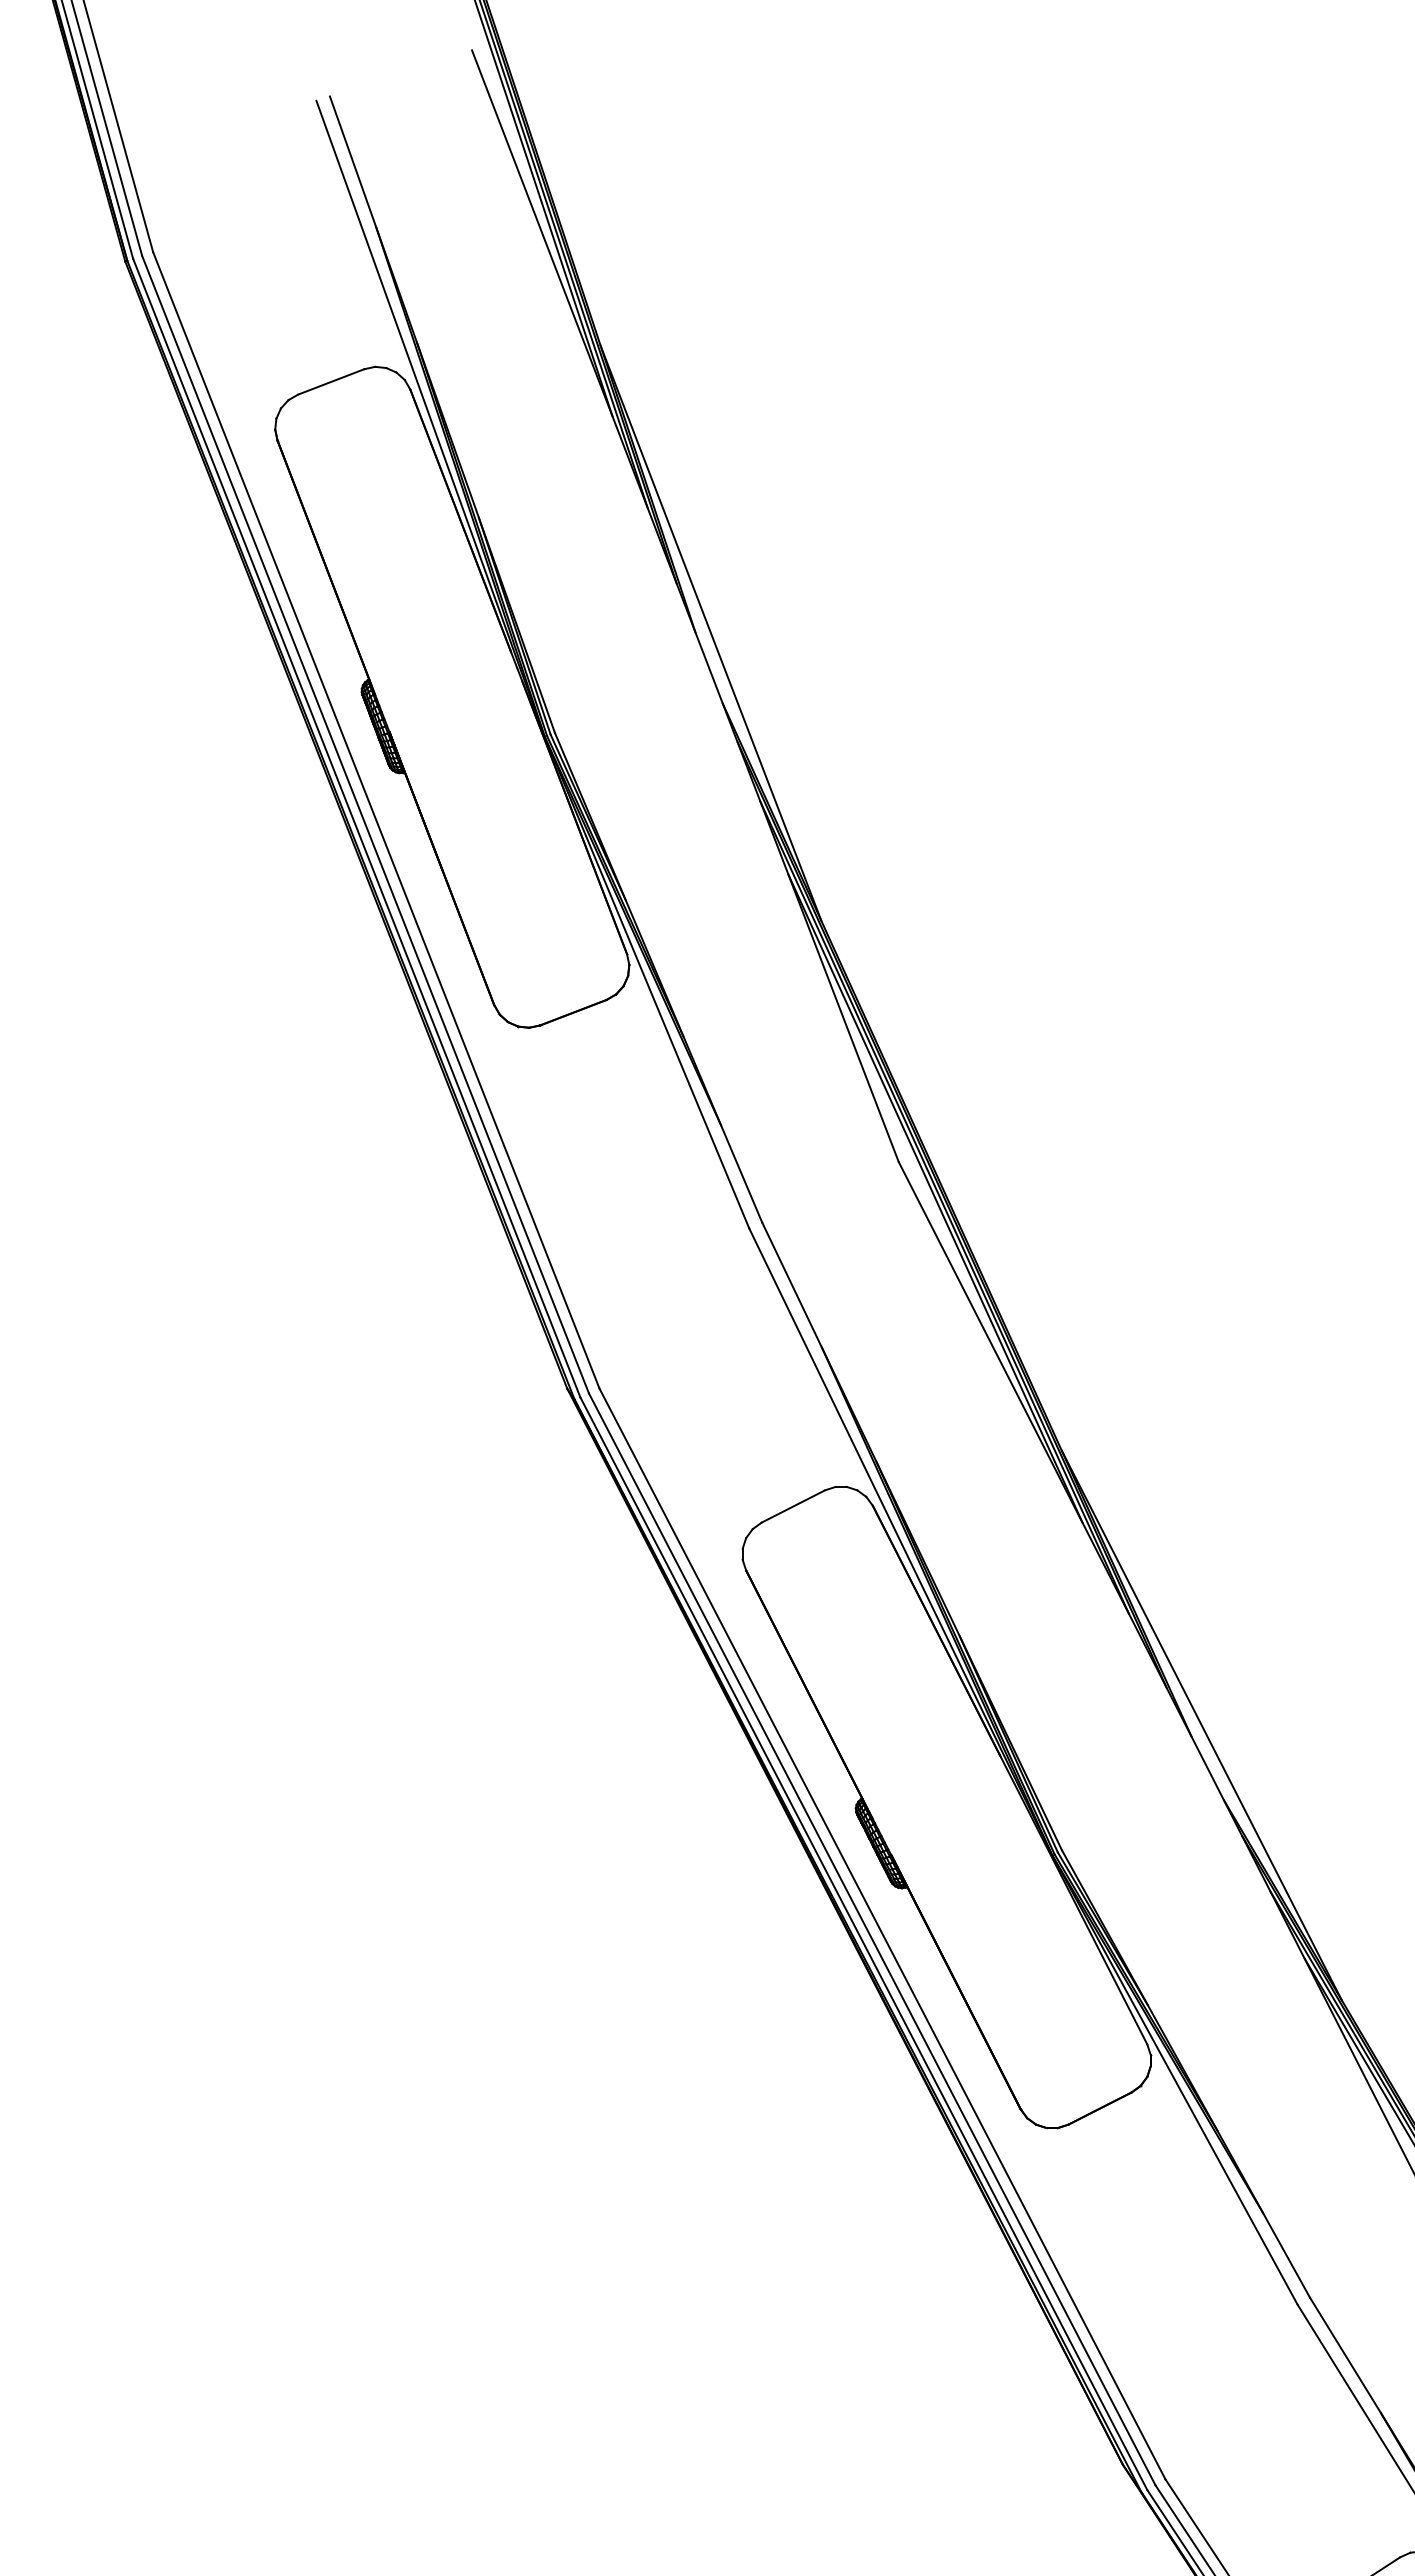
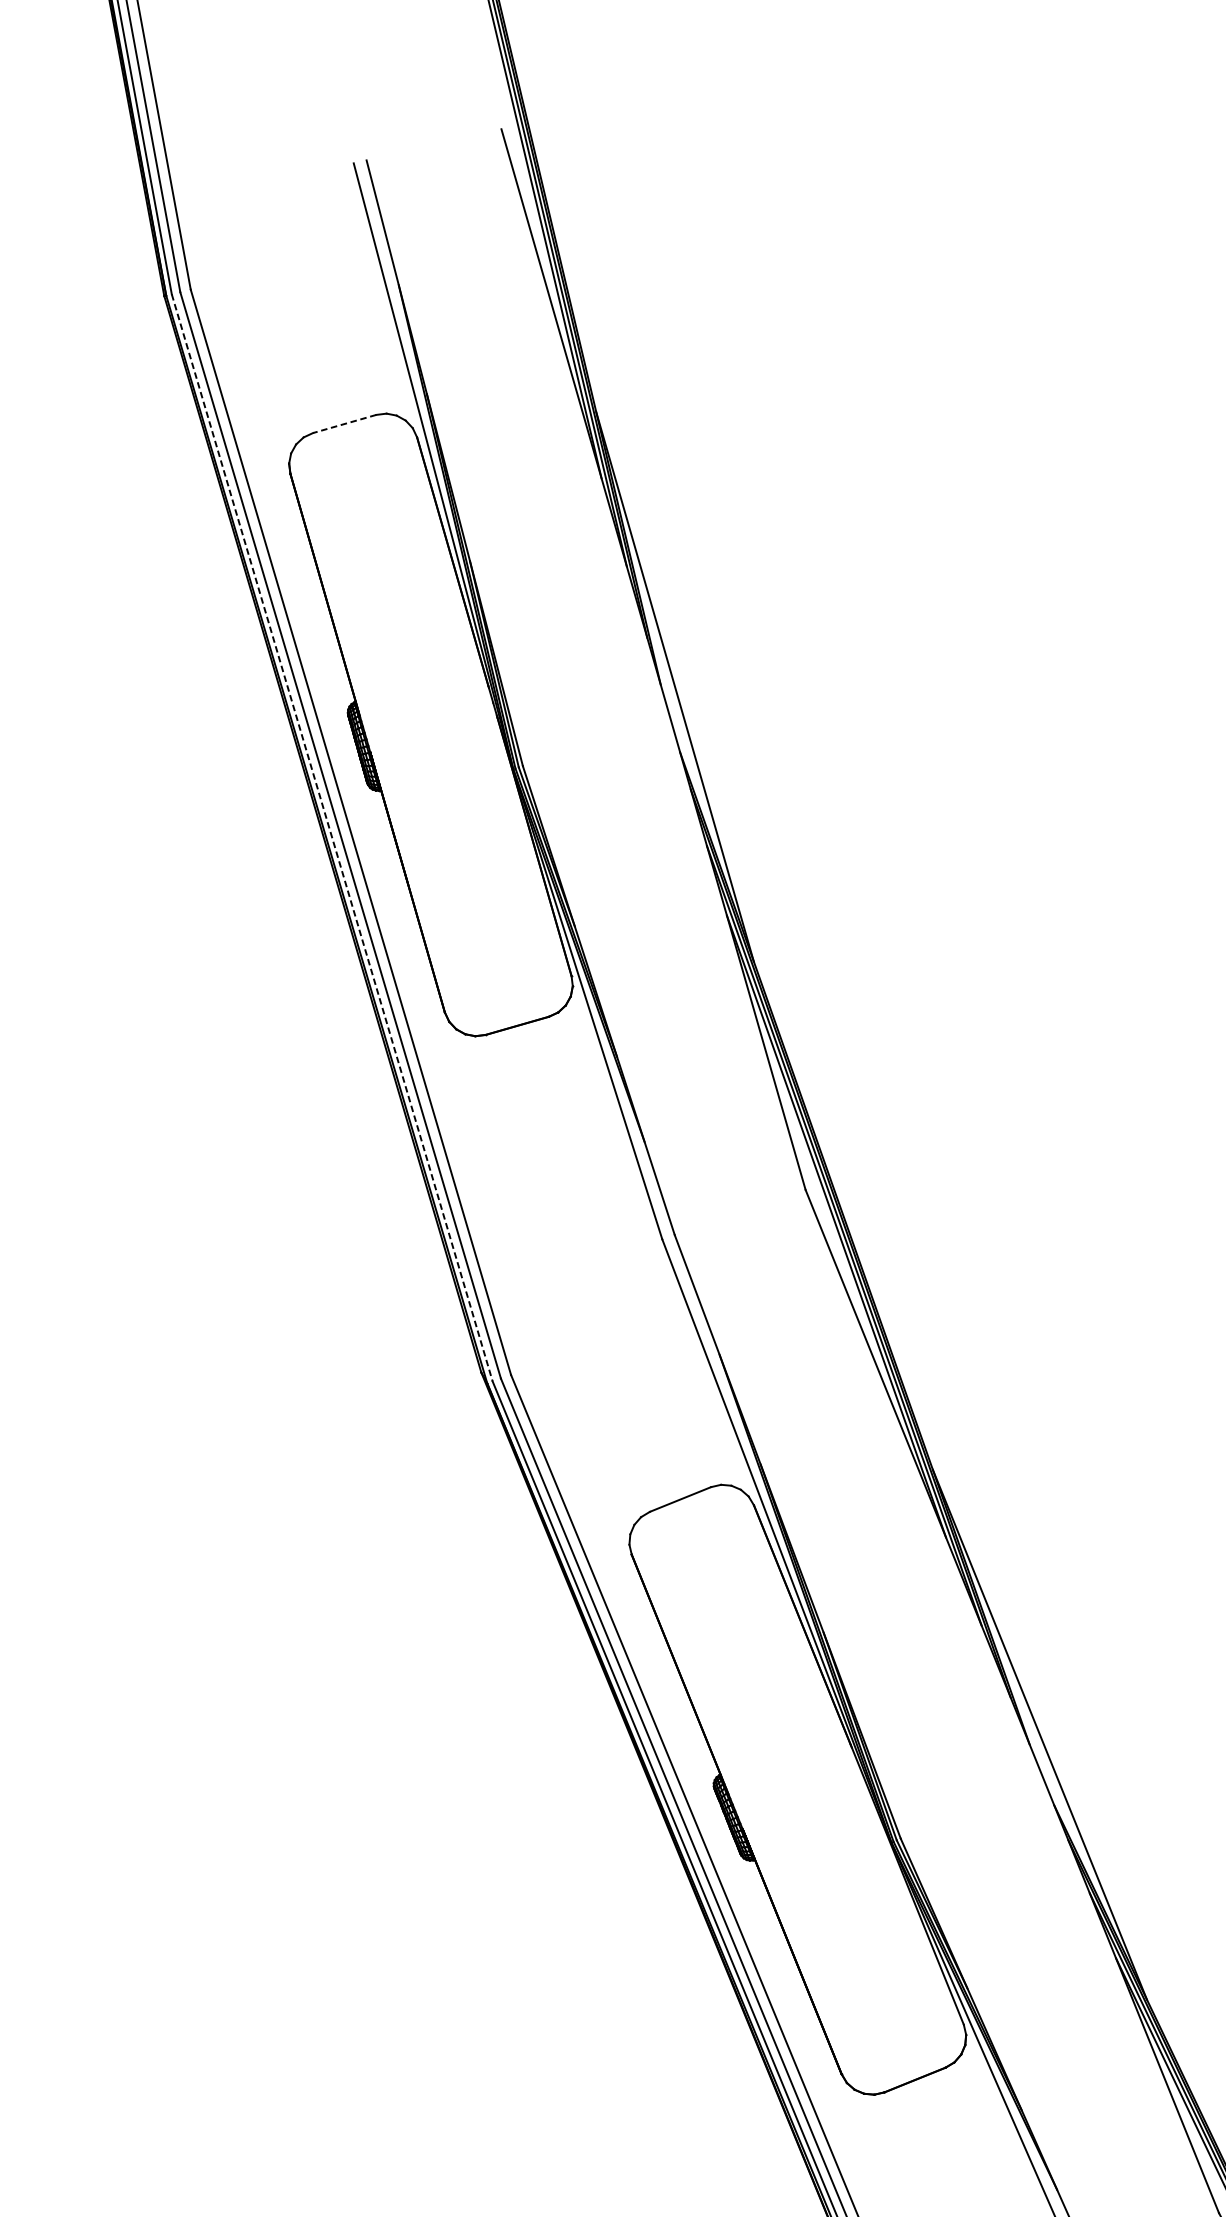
line: (331, 381) -> (345, 423), solid -> dashed
line: (356, 828) -> (331, 838), solid -> dashed

